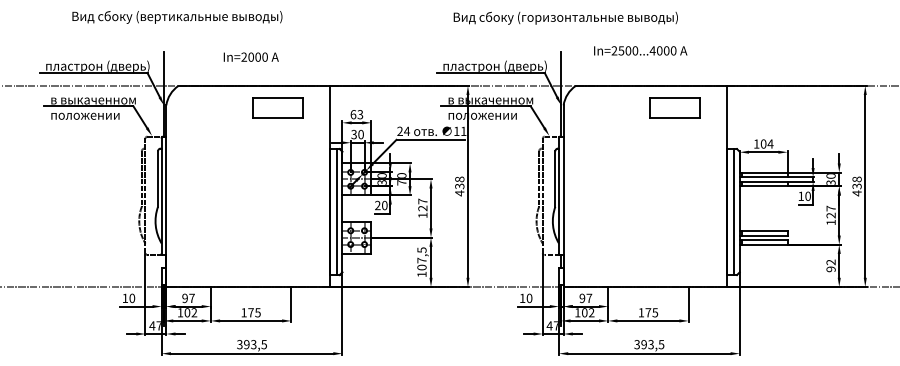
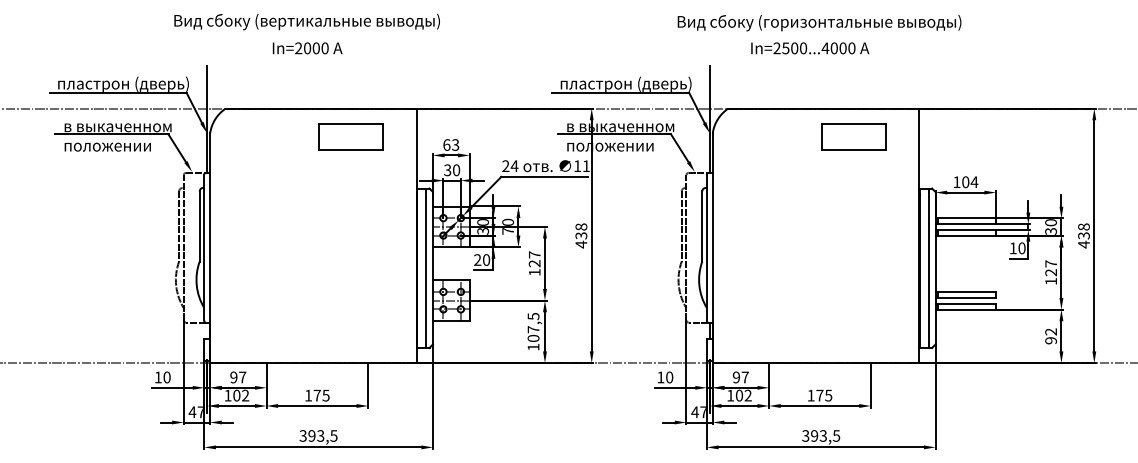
text: (176, 16) -> (306, 21), moved
text: (565, 18) -> (819, 23), moved
text: (640, 50) -> (810, 48), moved
text: (251, 57) -> (307, 48), moved

